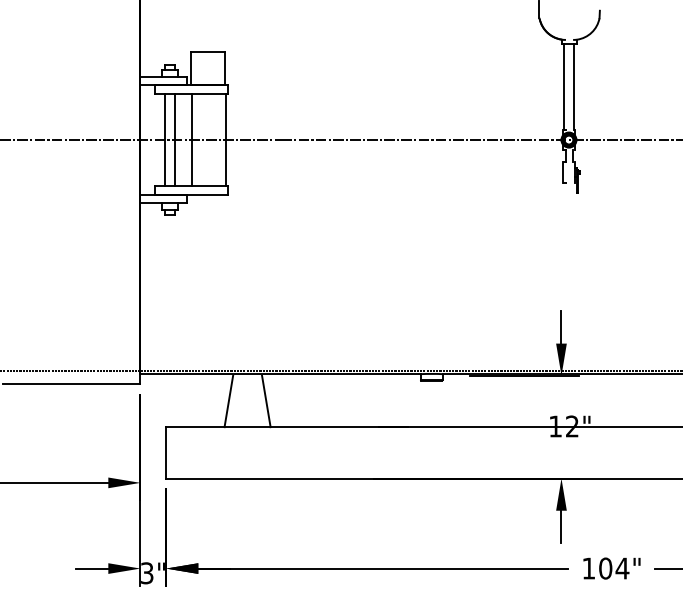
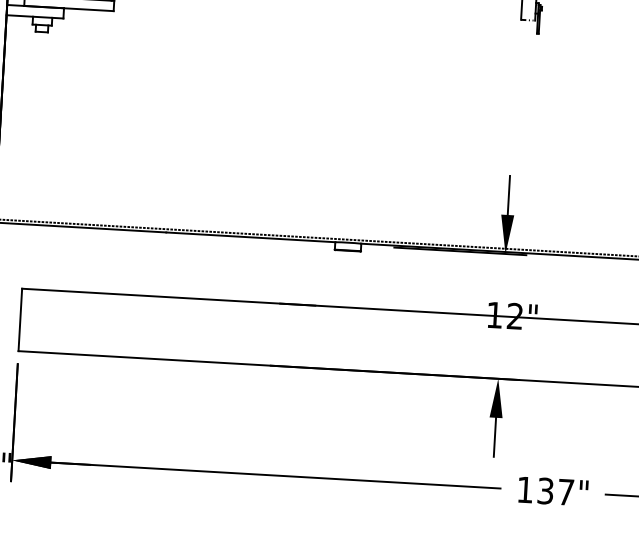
line: (228, 401) -> (99, 261), removed
line: (266, 401) -> (145, 264), removed
text: (614, 568) -> (556, 491), 104" -> 137"

